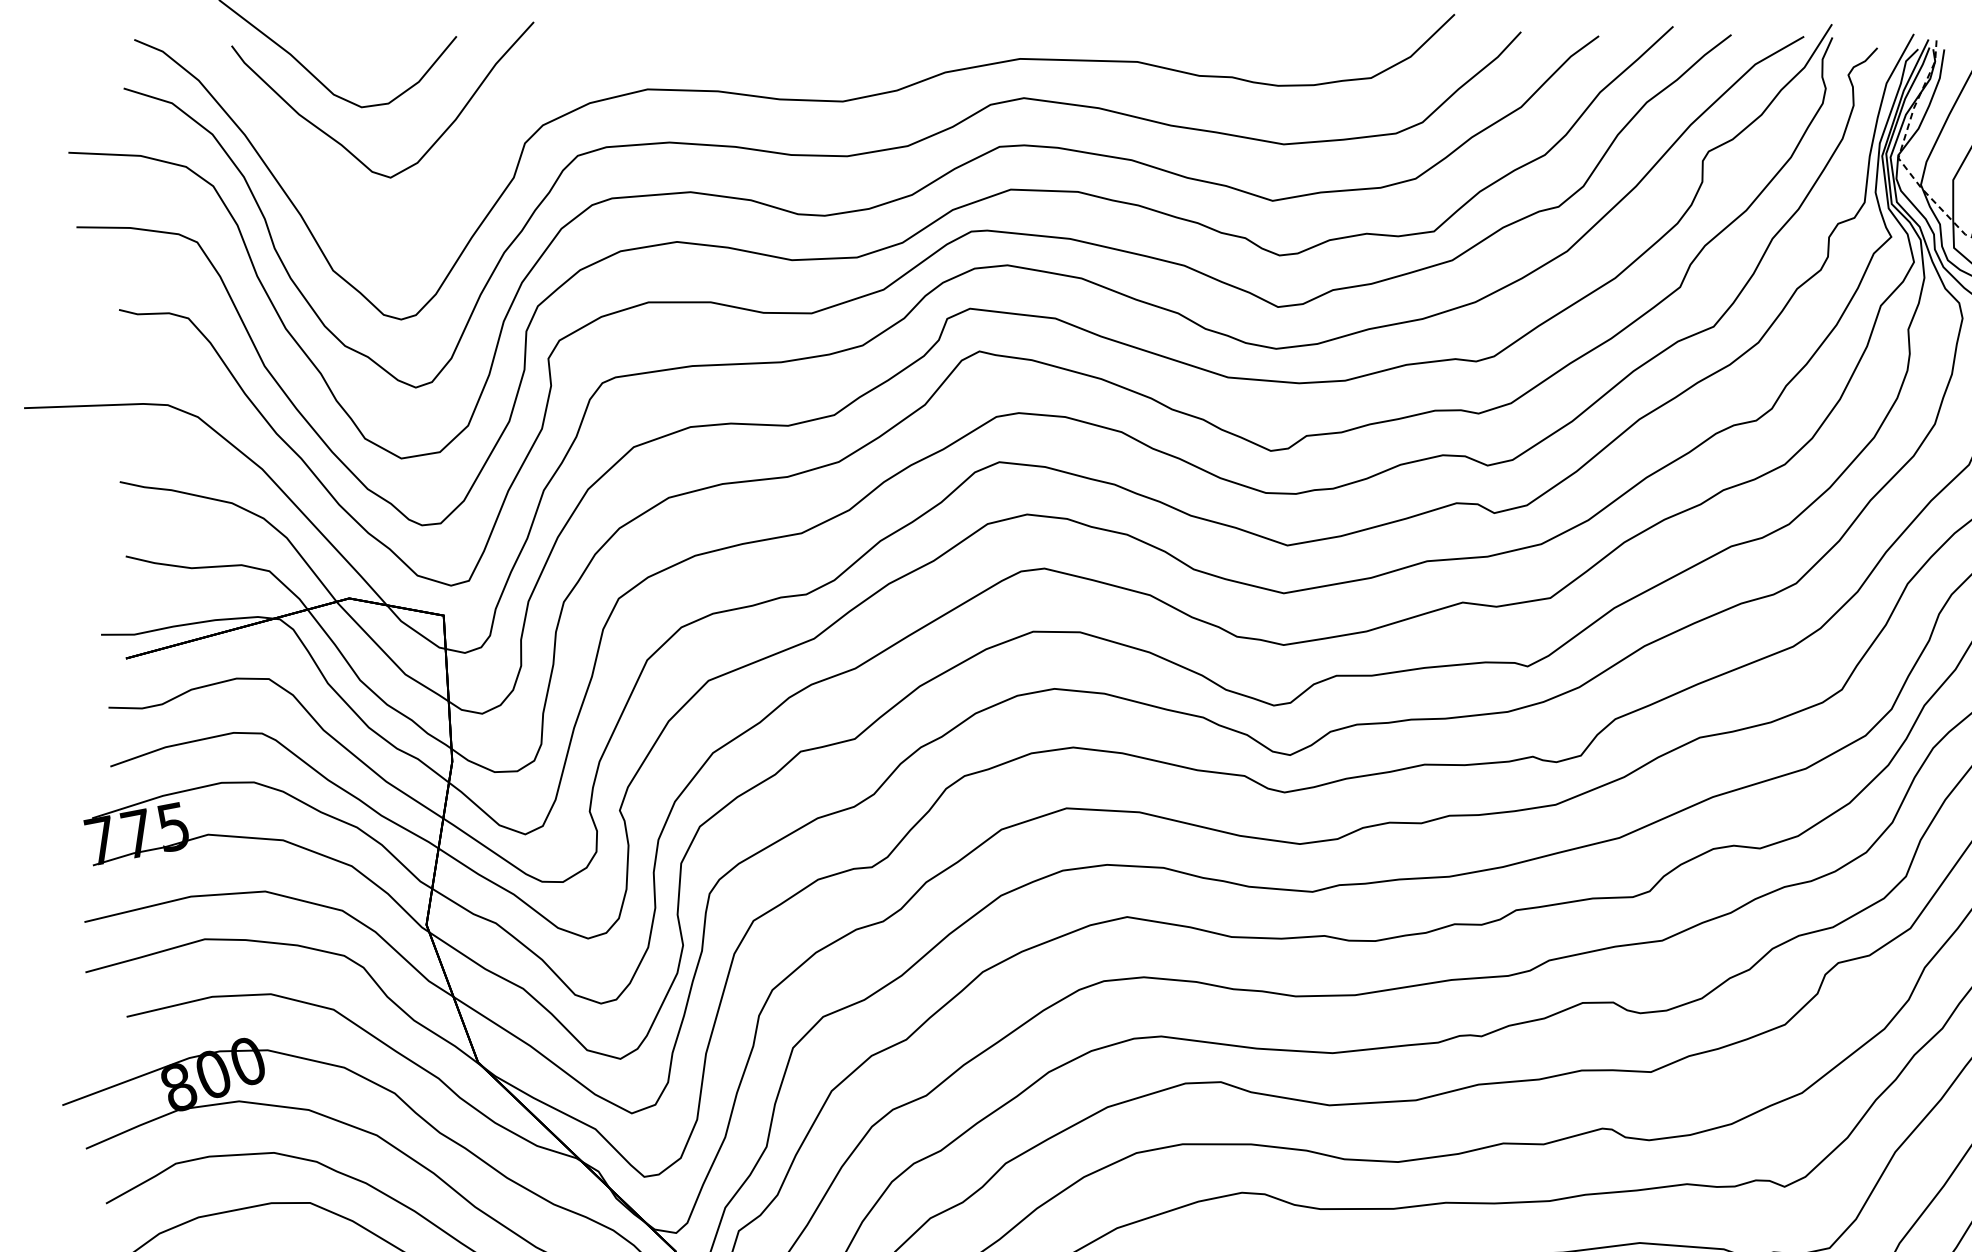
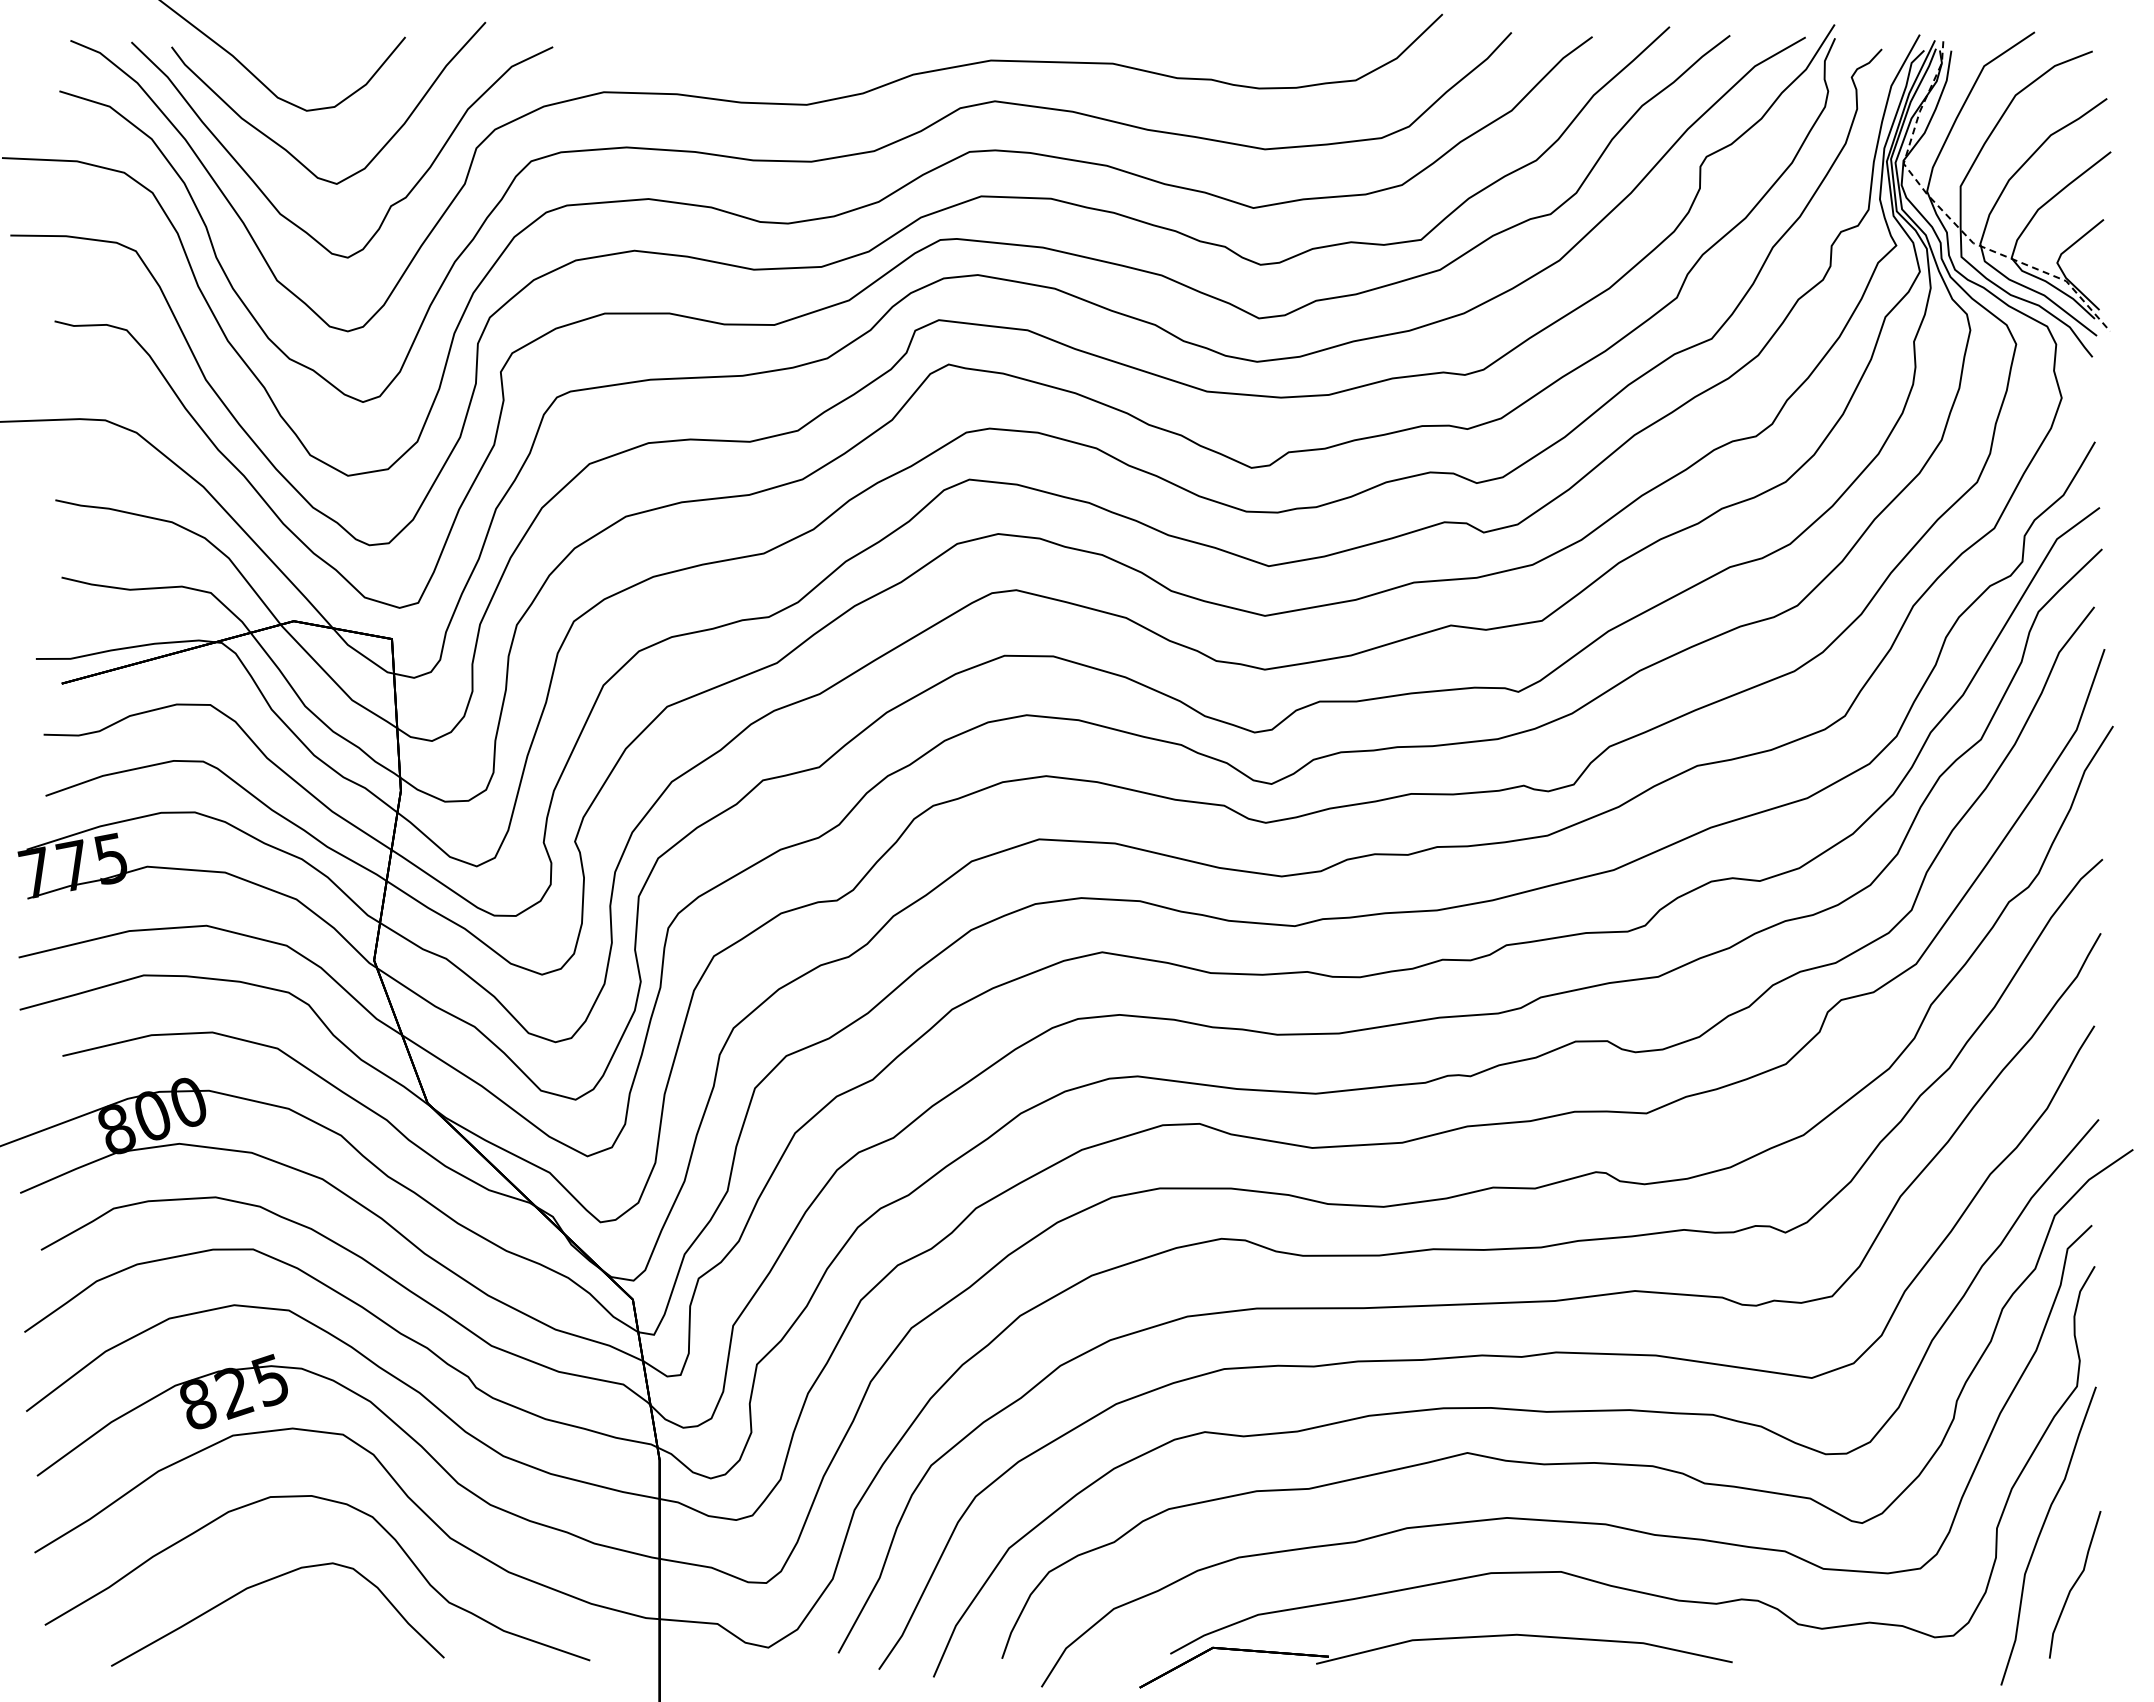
curve: (443, 197) -> (391, 204), added

